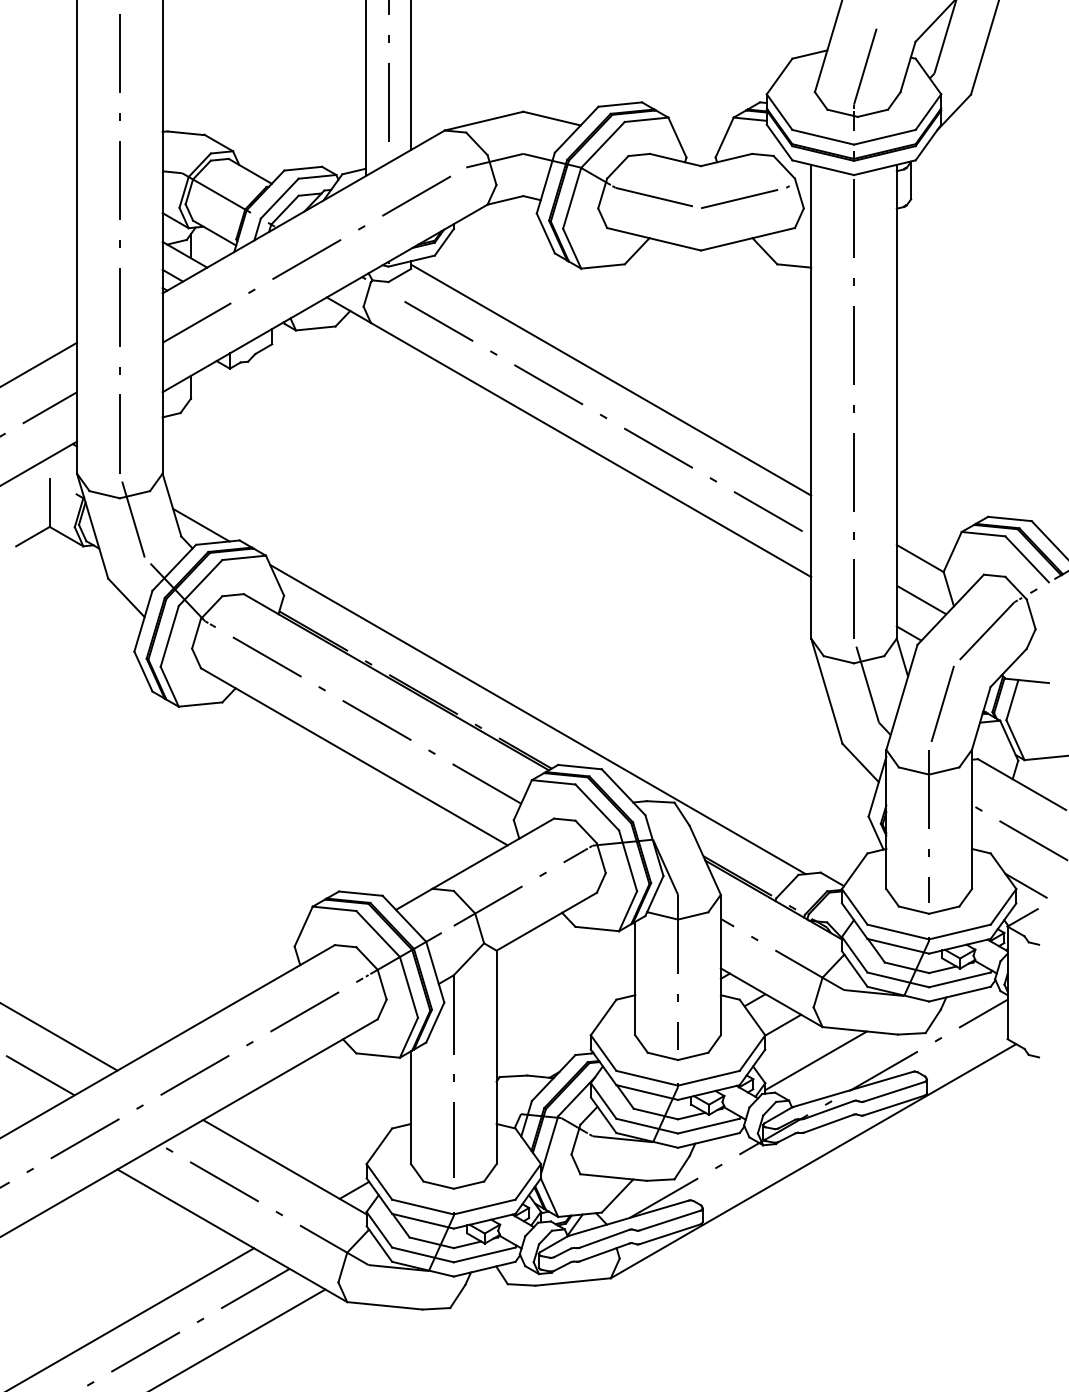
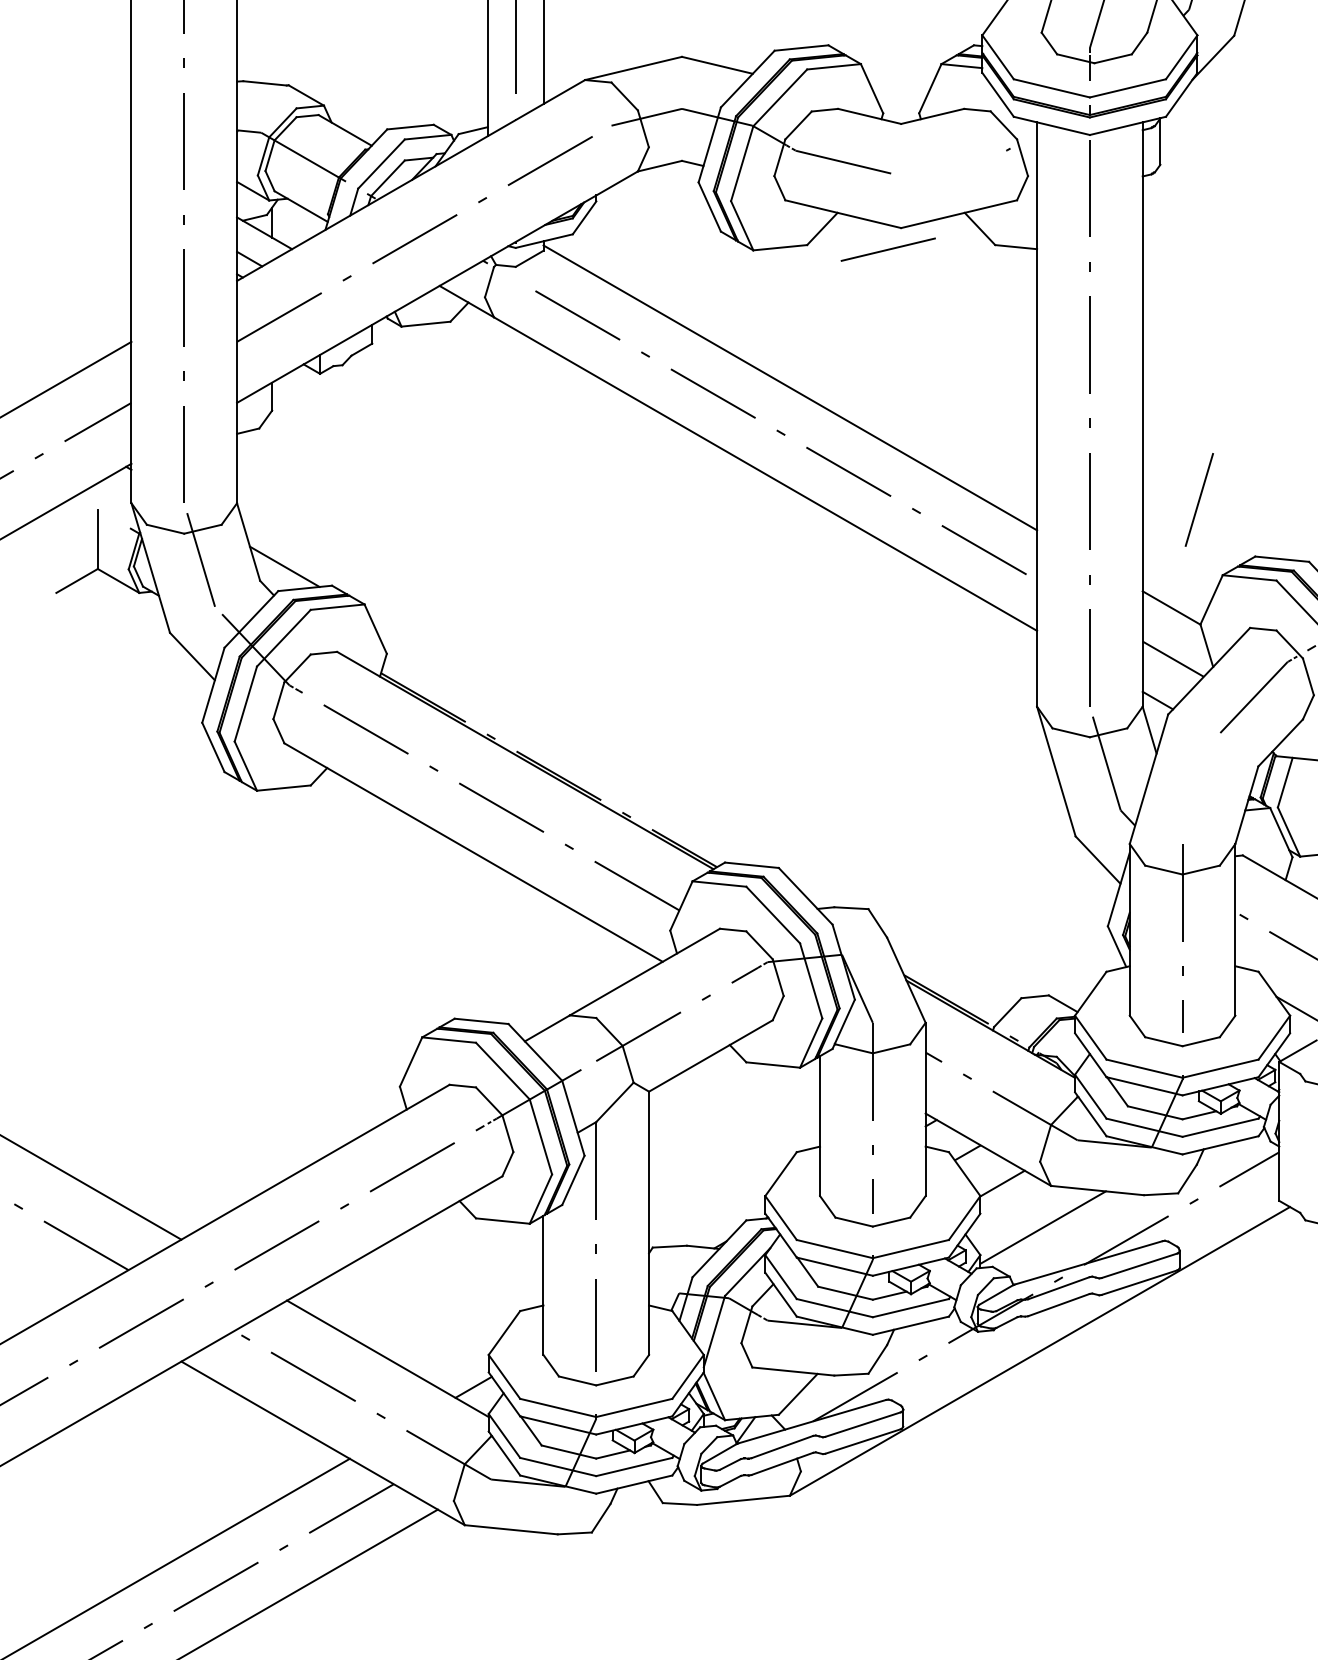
line: (739, 198) -> (888, 248), moved
line: (942, 703) -> (1199, 499), moved
line: (537, 719) -> (699, 806), removed

